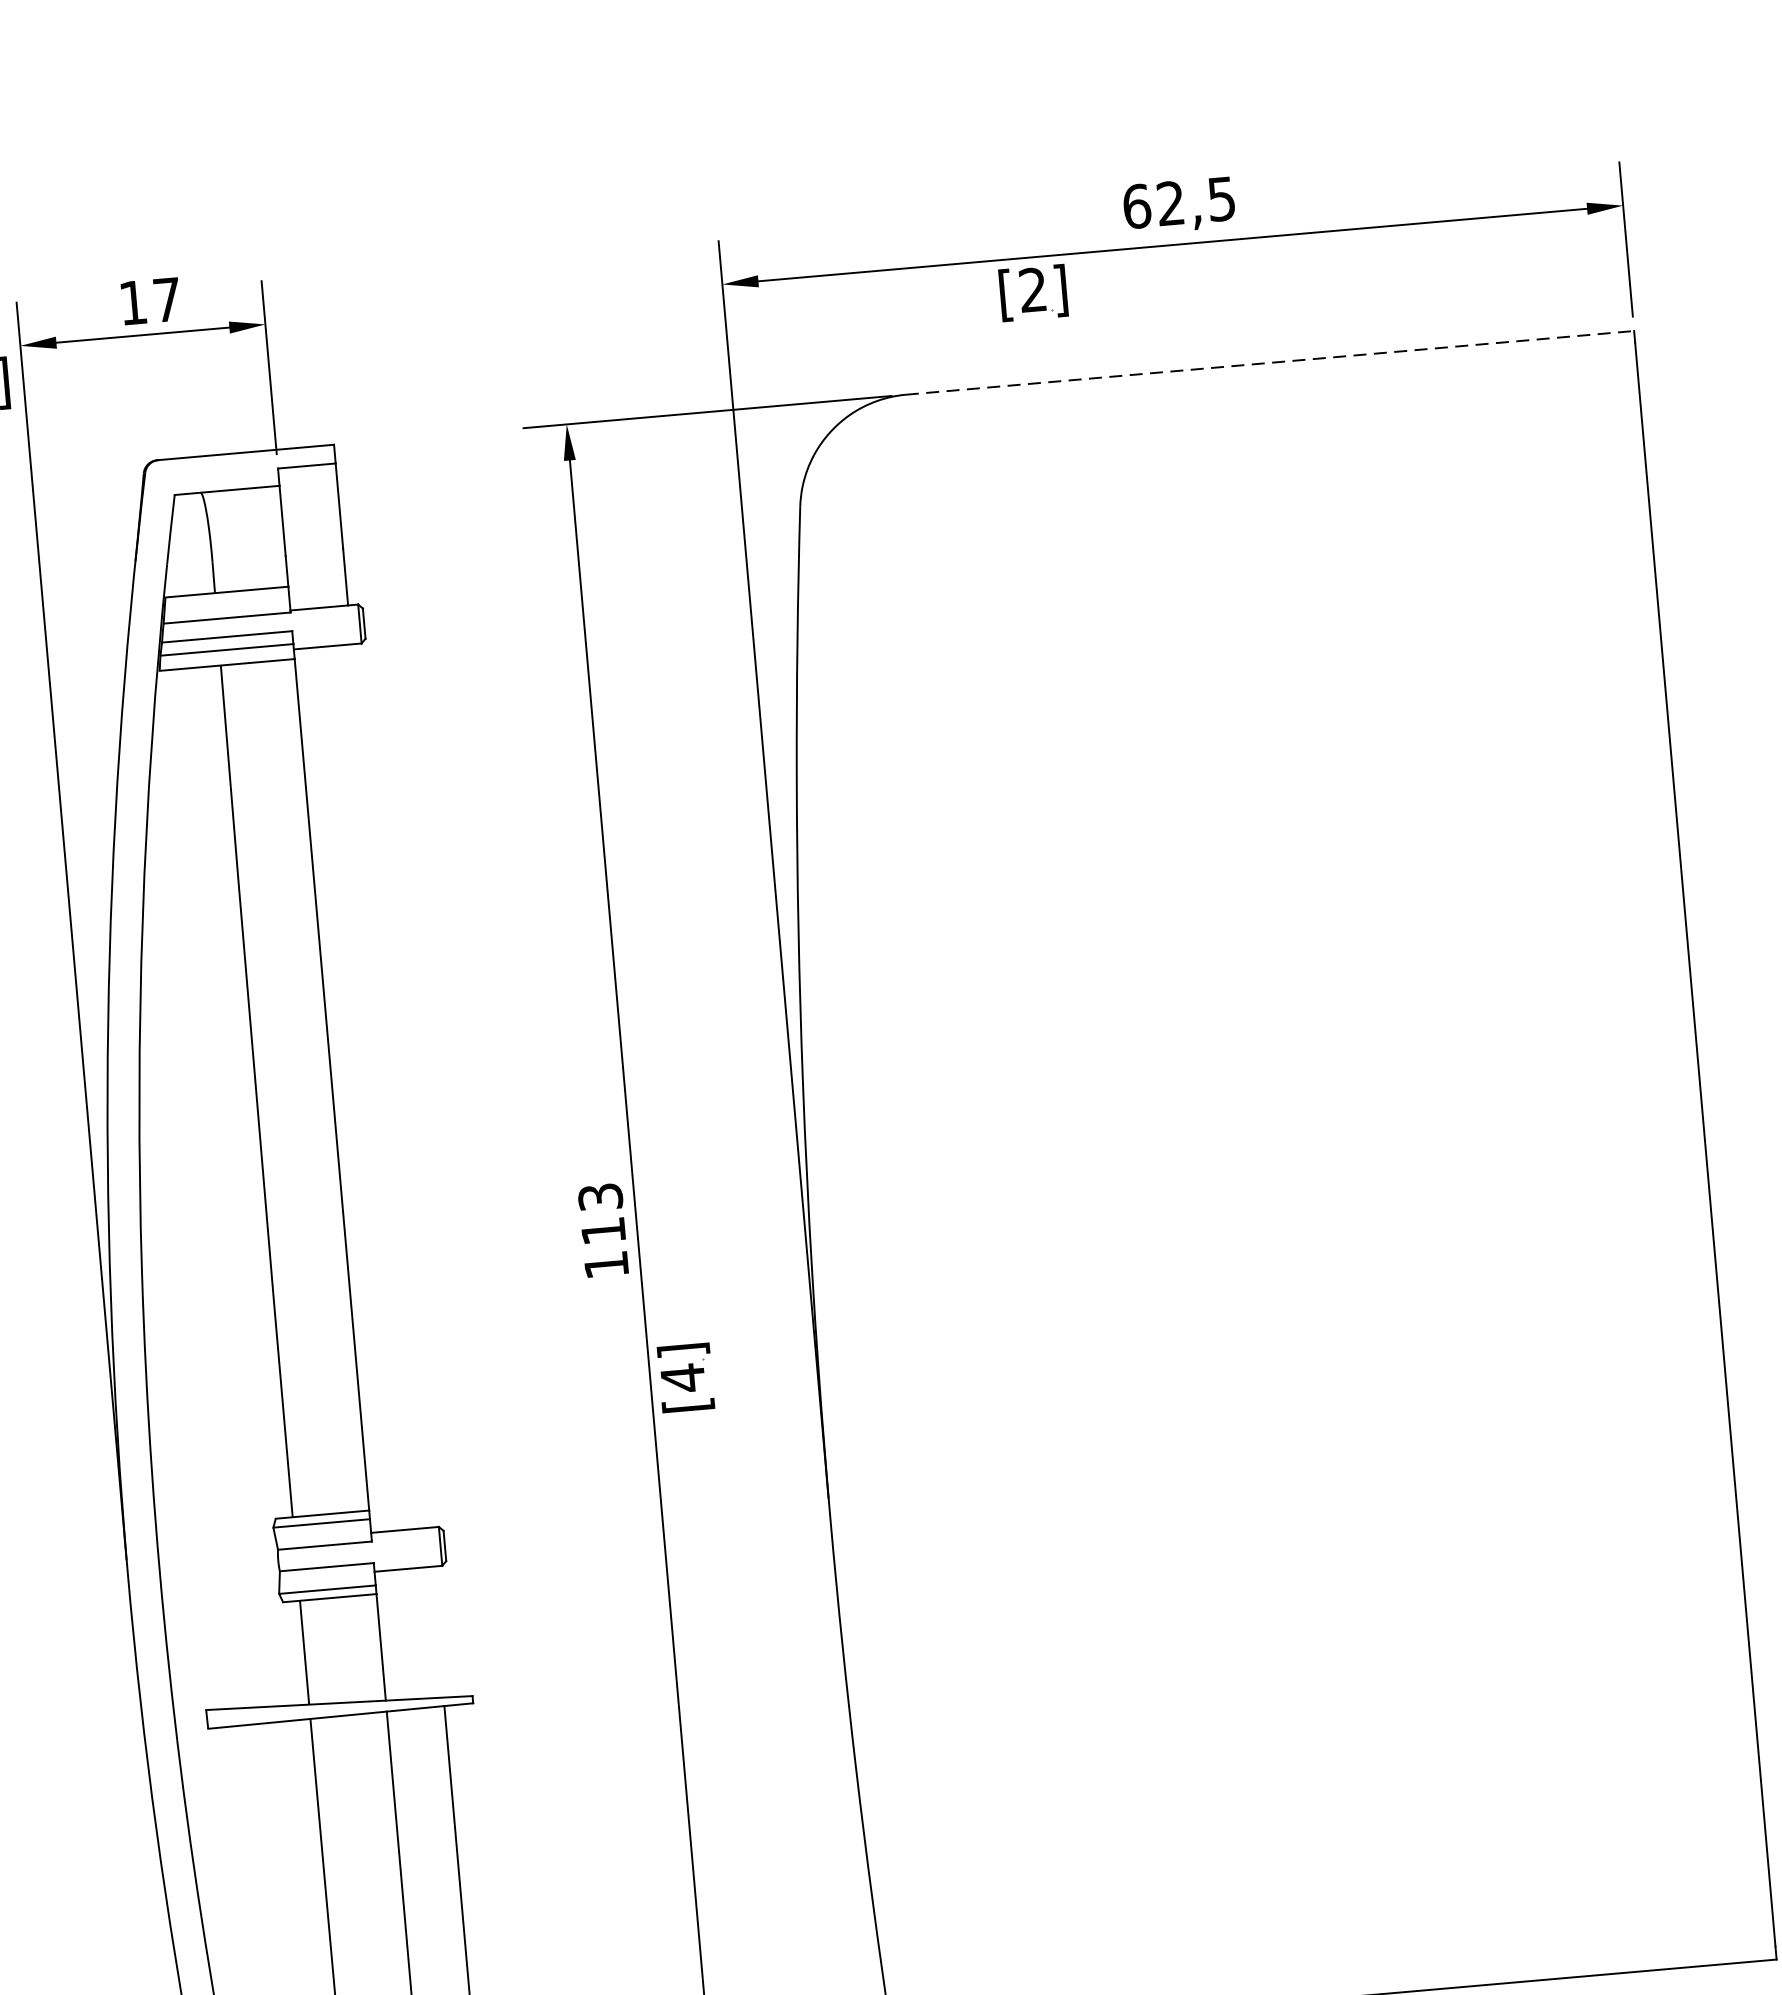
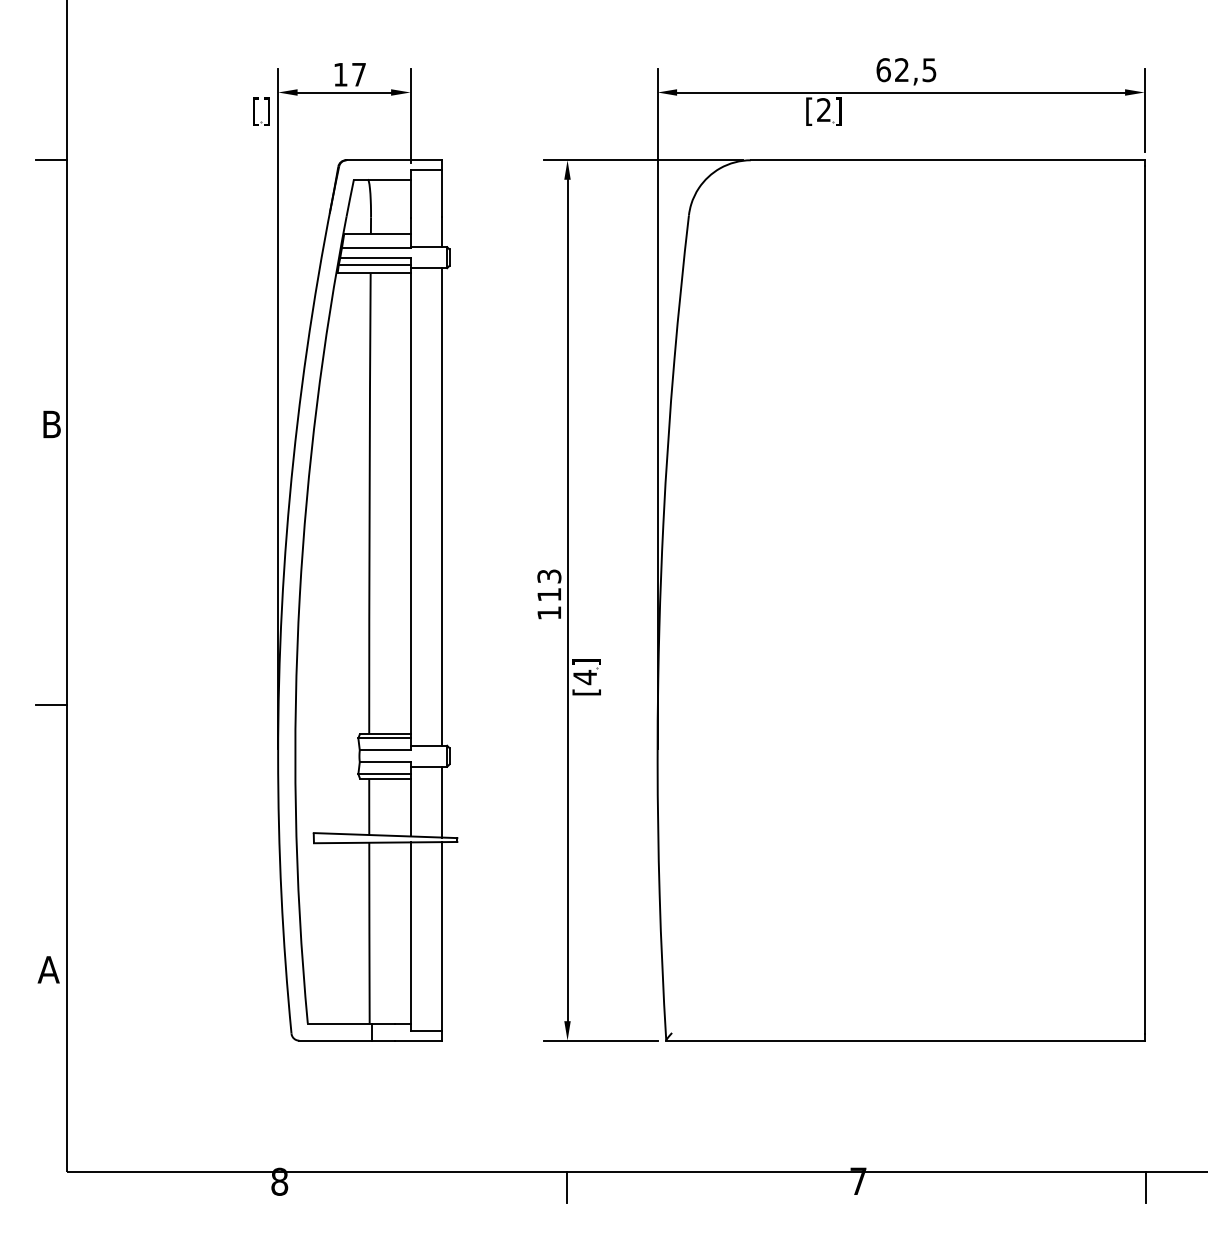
line: (1269, 363) -> (947, 160), dashed -> solid
line: (389, 1085) -> (441, 506), added
line: (437, 1630) -> (441, 801), added

